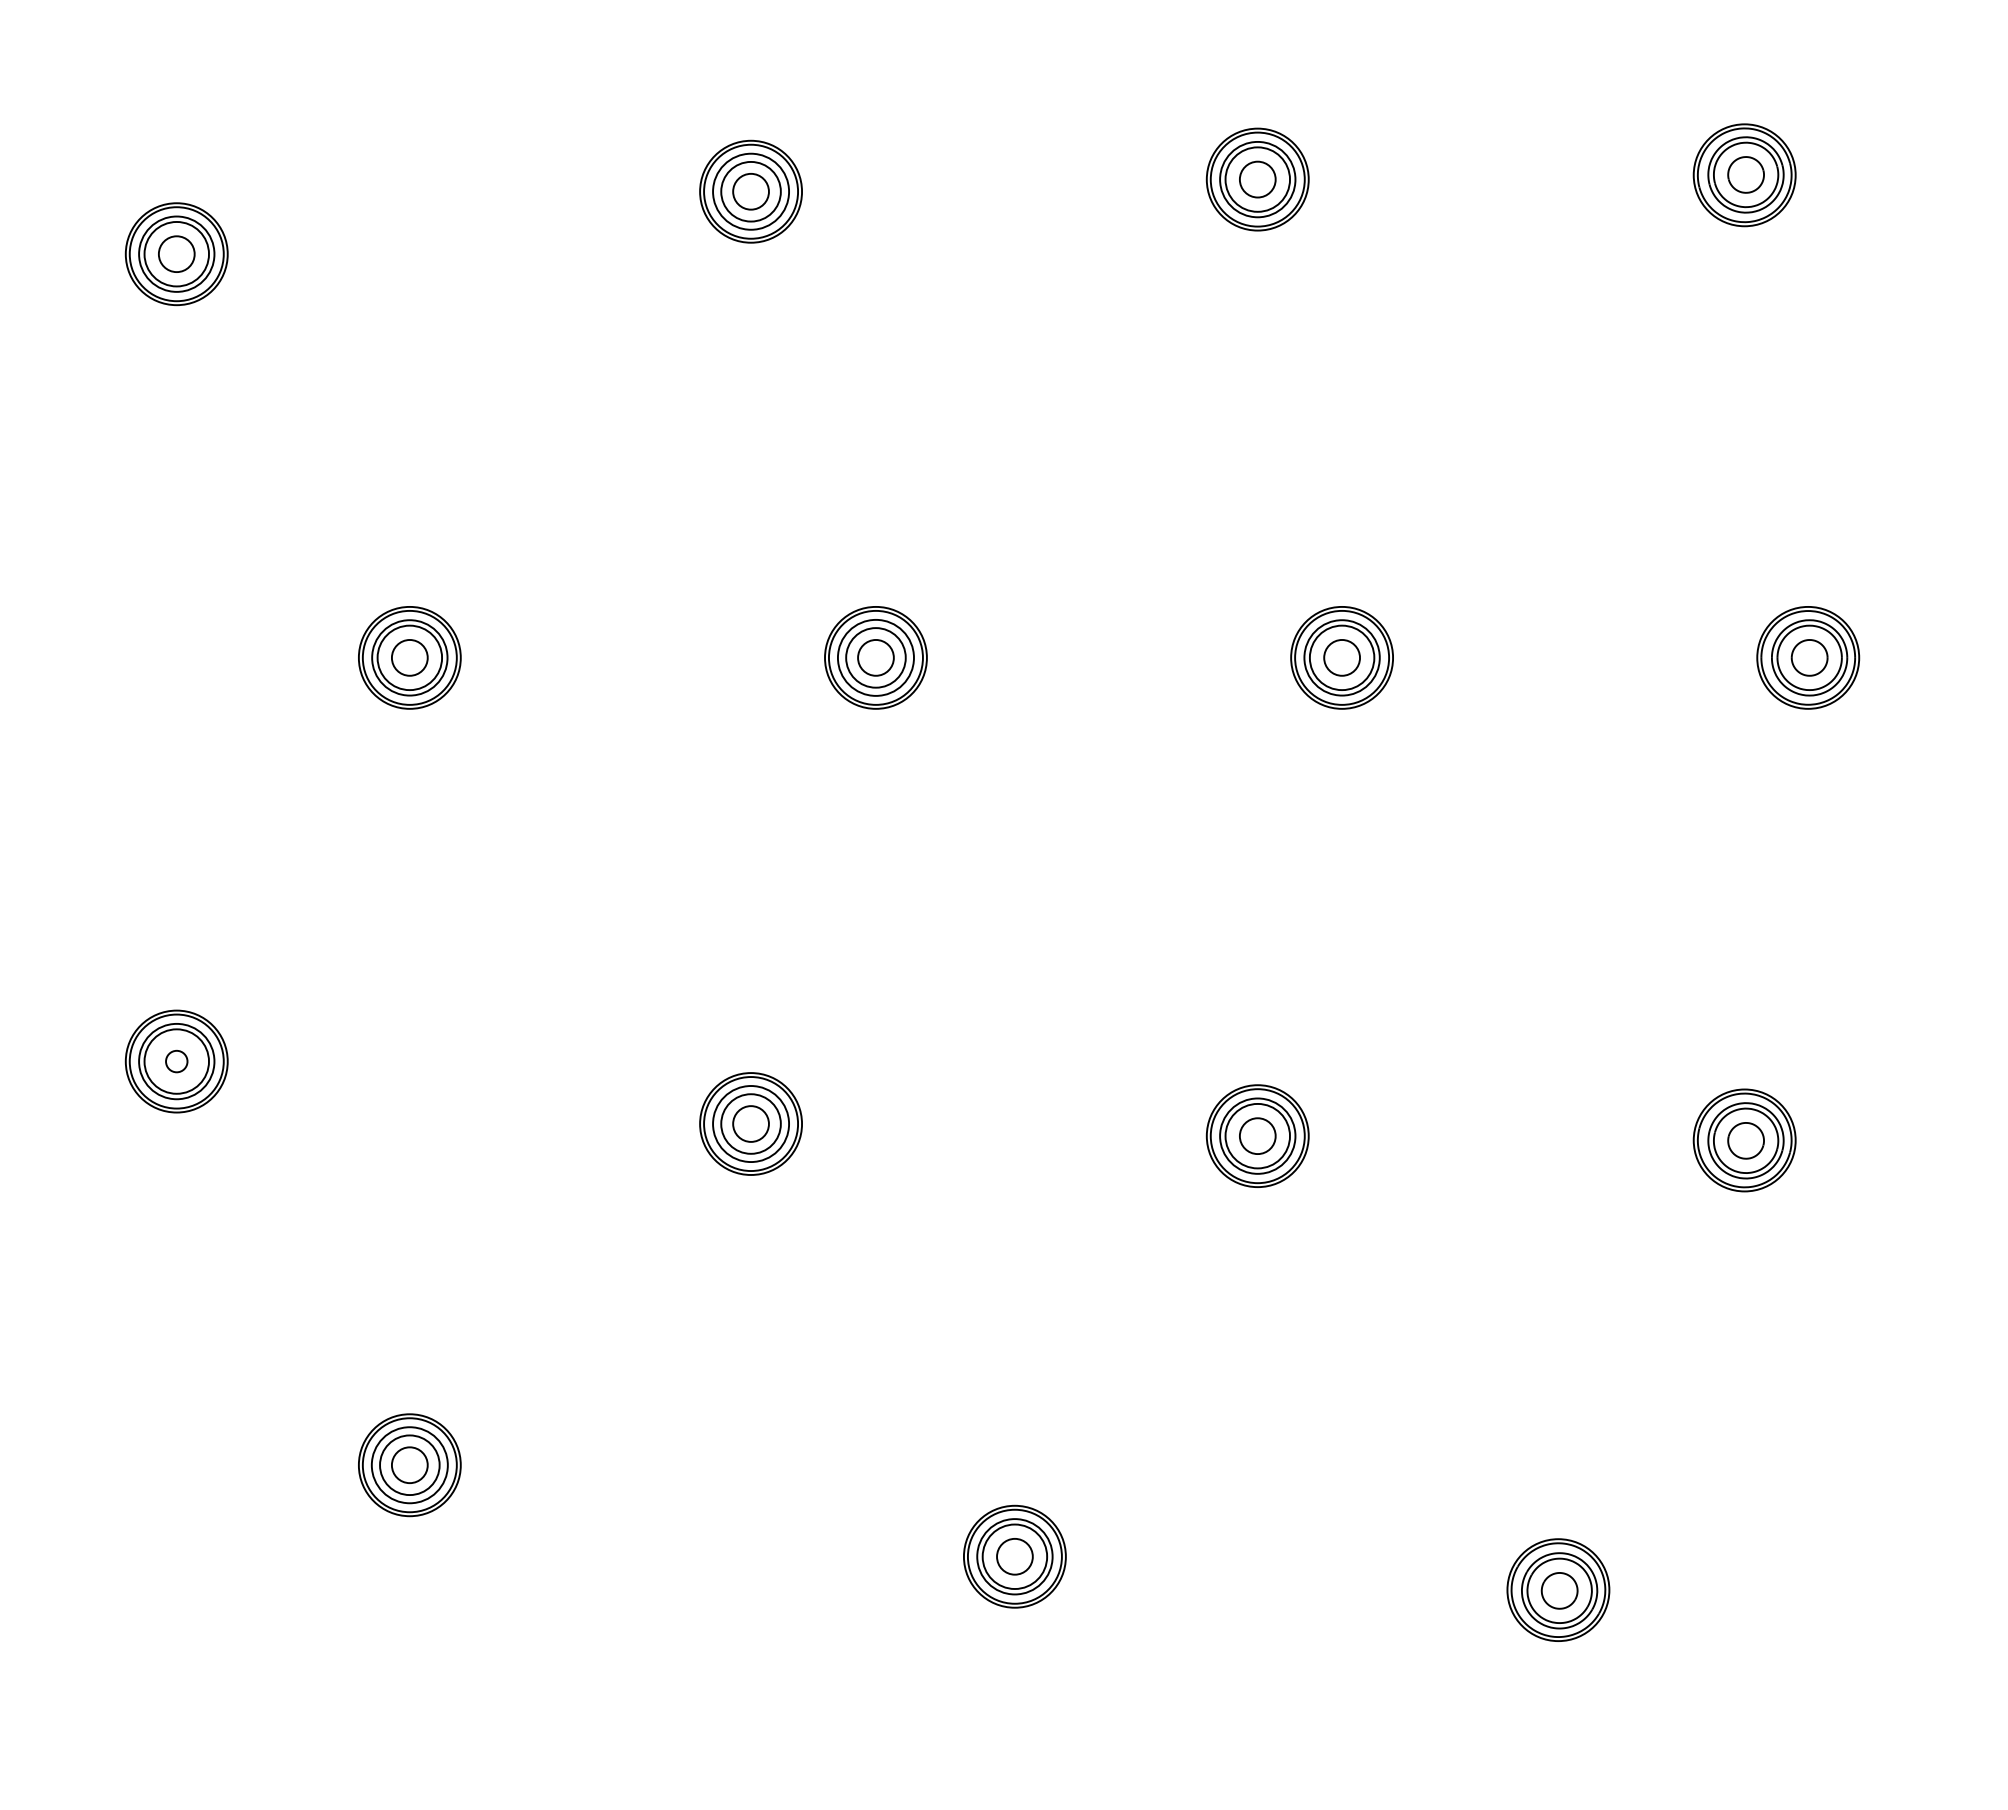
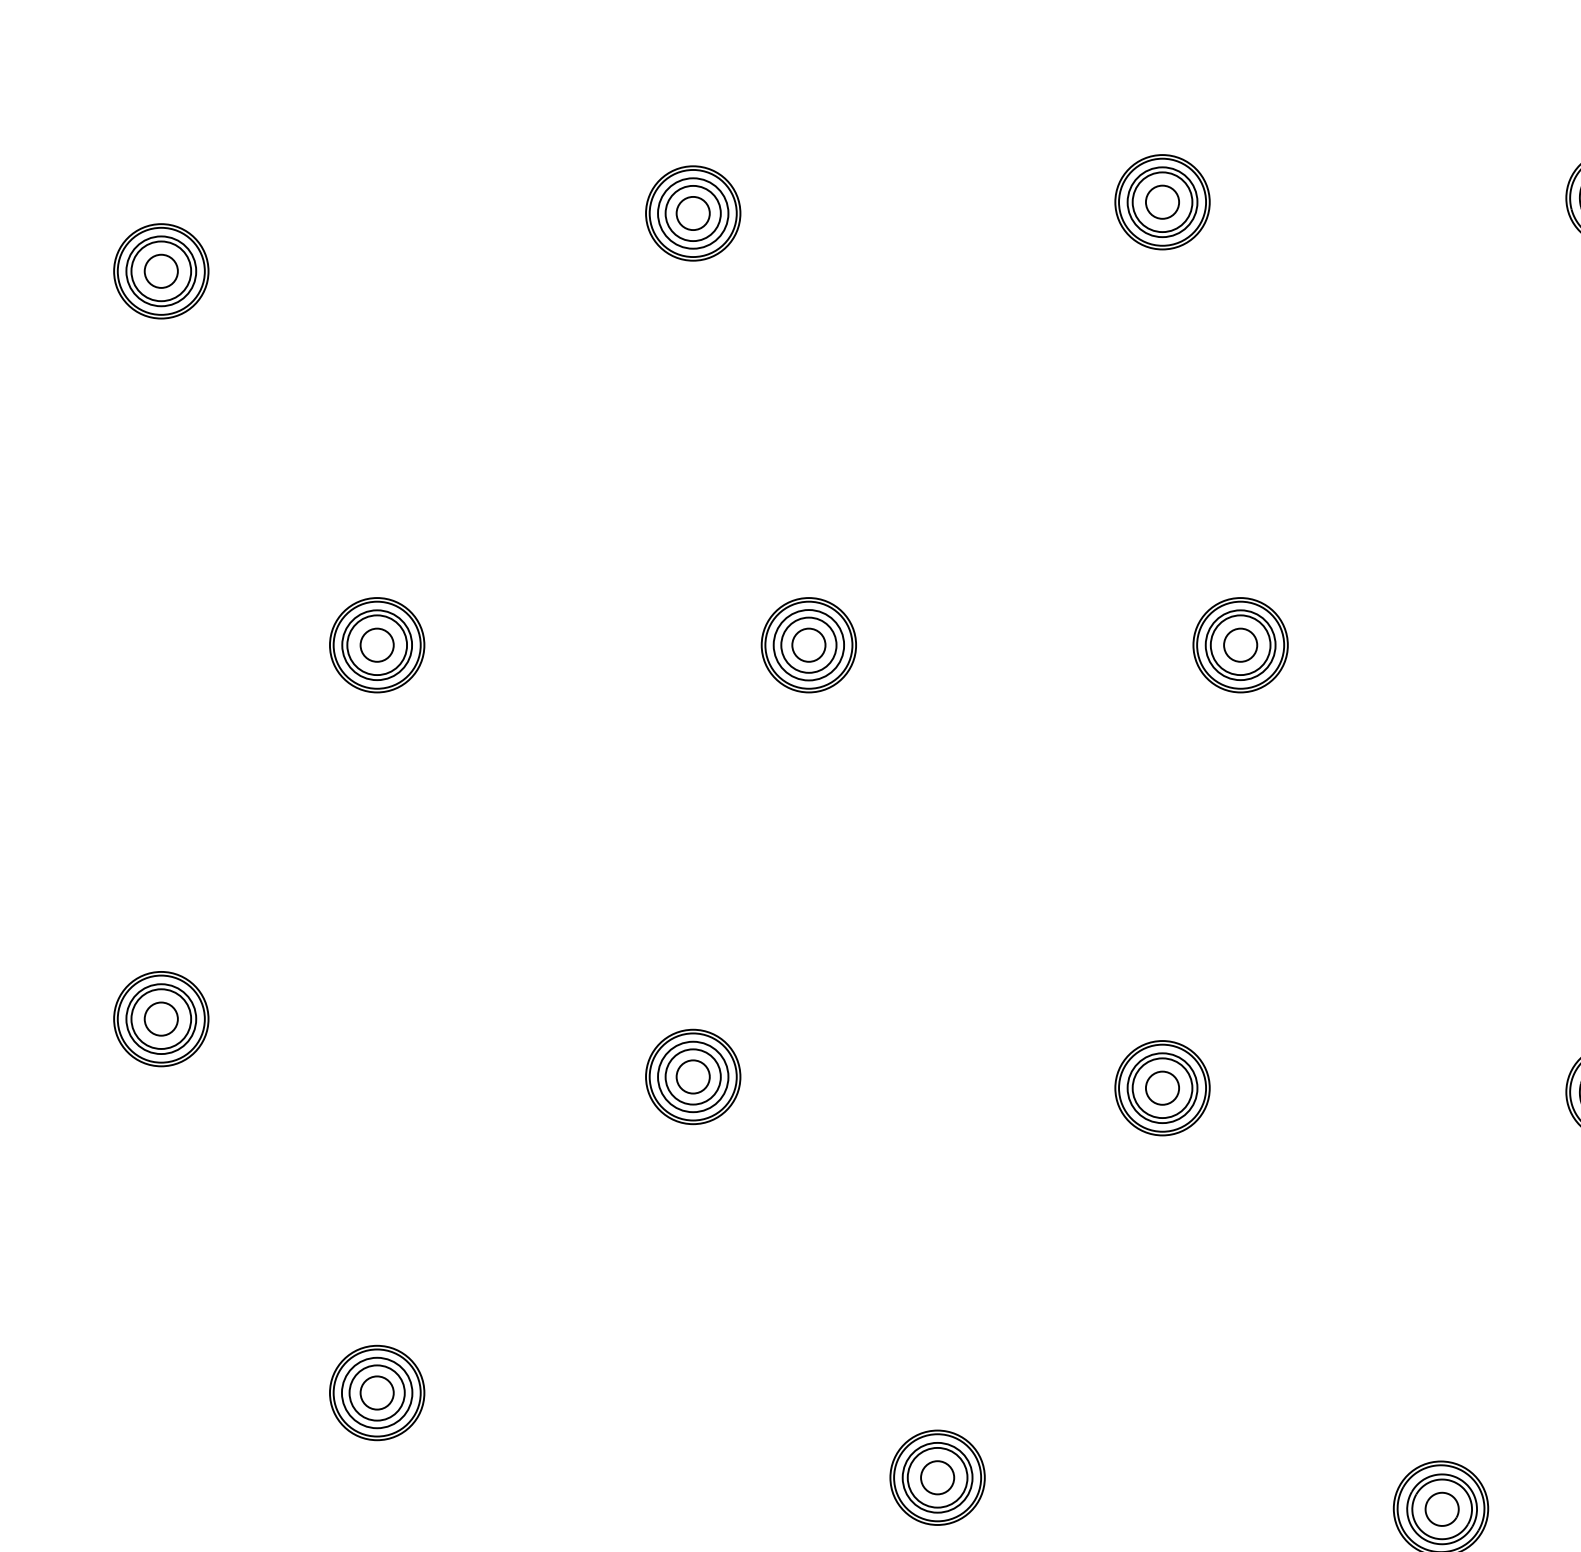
circle: (176, 1061) -> (161, 1019), size x1.67

